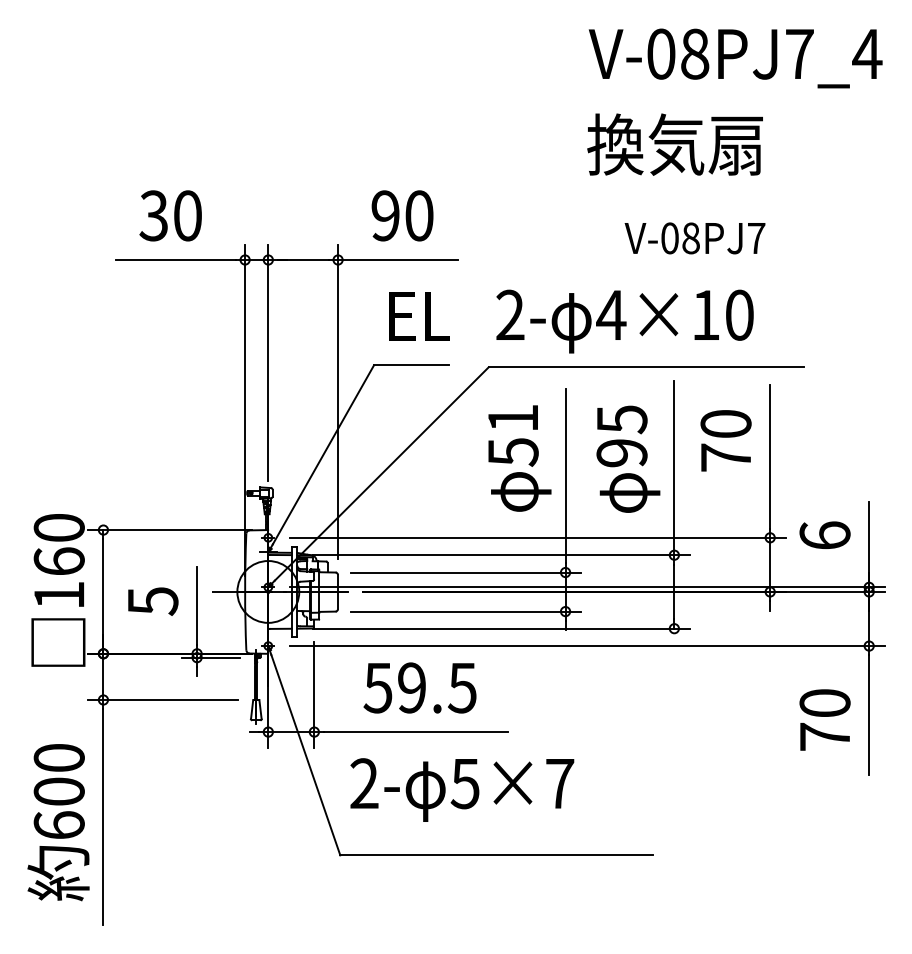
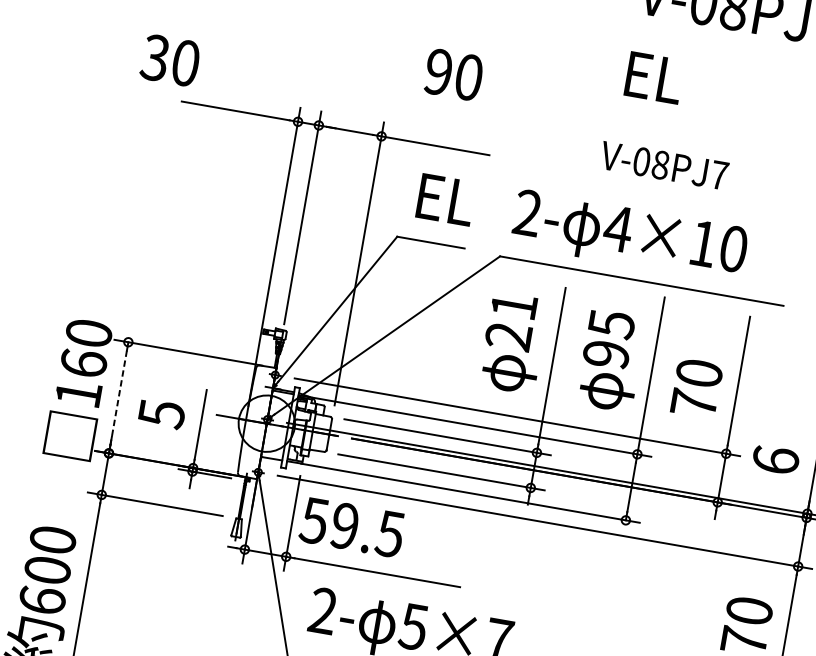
text: (674, 144) -> (701, 85), 換気扇 -> EL
text: (170, 215) -> (170, 60), moved
text: (402, 215) -> (453, 74), moved
text: (694, 238) -> (663, 165), moved
text: (725, 440) -> (696, 388), moved
text: (512, 452) -> (508, 336), 51 -> 21
line: (103, 591) -> (118, 397), solid -> dashed
text: (419, 687) -> (351, 526), moved

